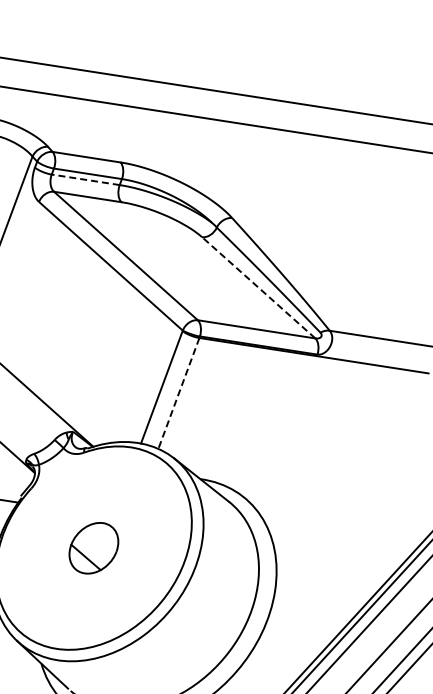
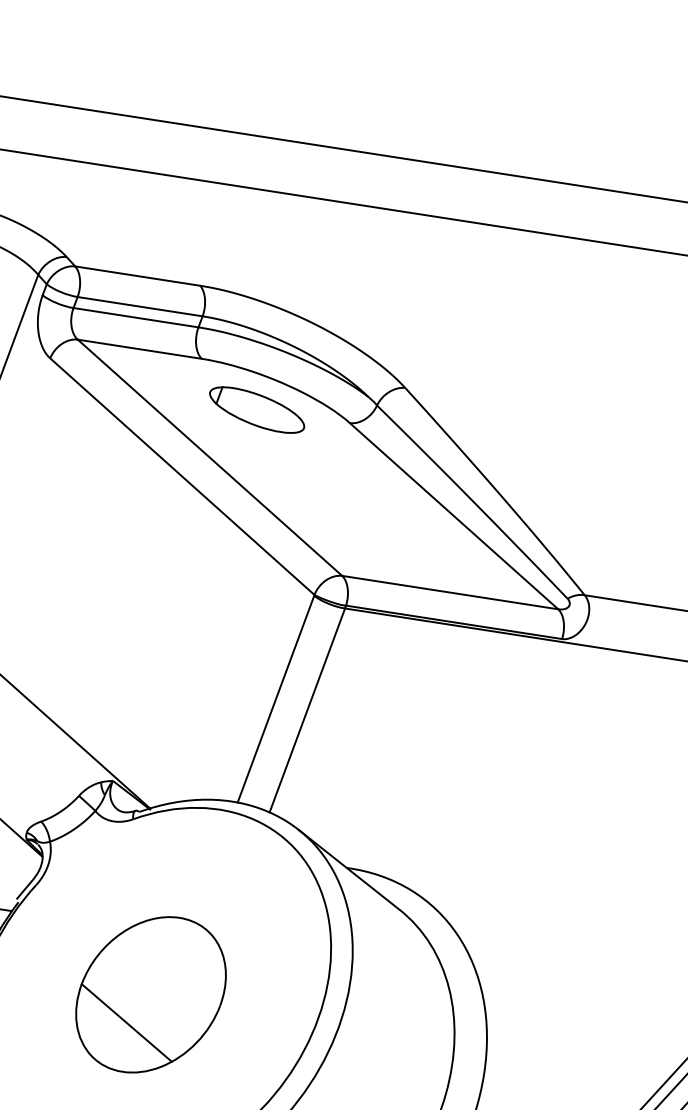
line: (85, 179) -> (135, 317), dashed -> solid
part: (151, 229) -> (256, 409), added
line: (258, 287) -> (453, 515), dashed -> solid
line: (178, 393) -> (306, 710), dashed -> solid
part: (93, 548) -> (150, 995), size x1.67

